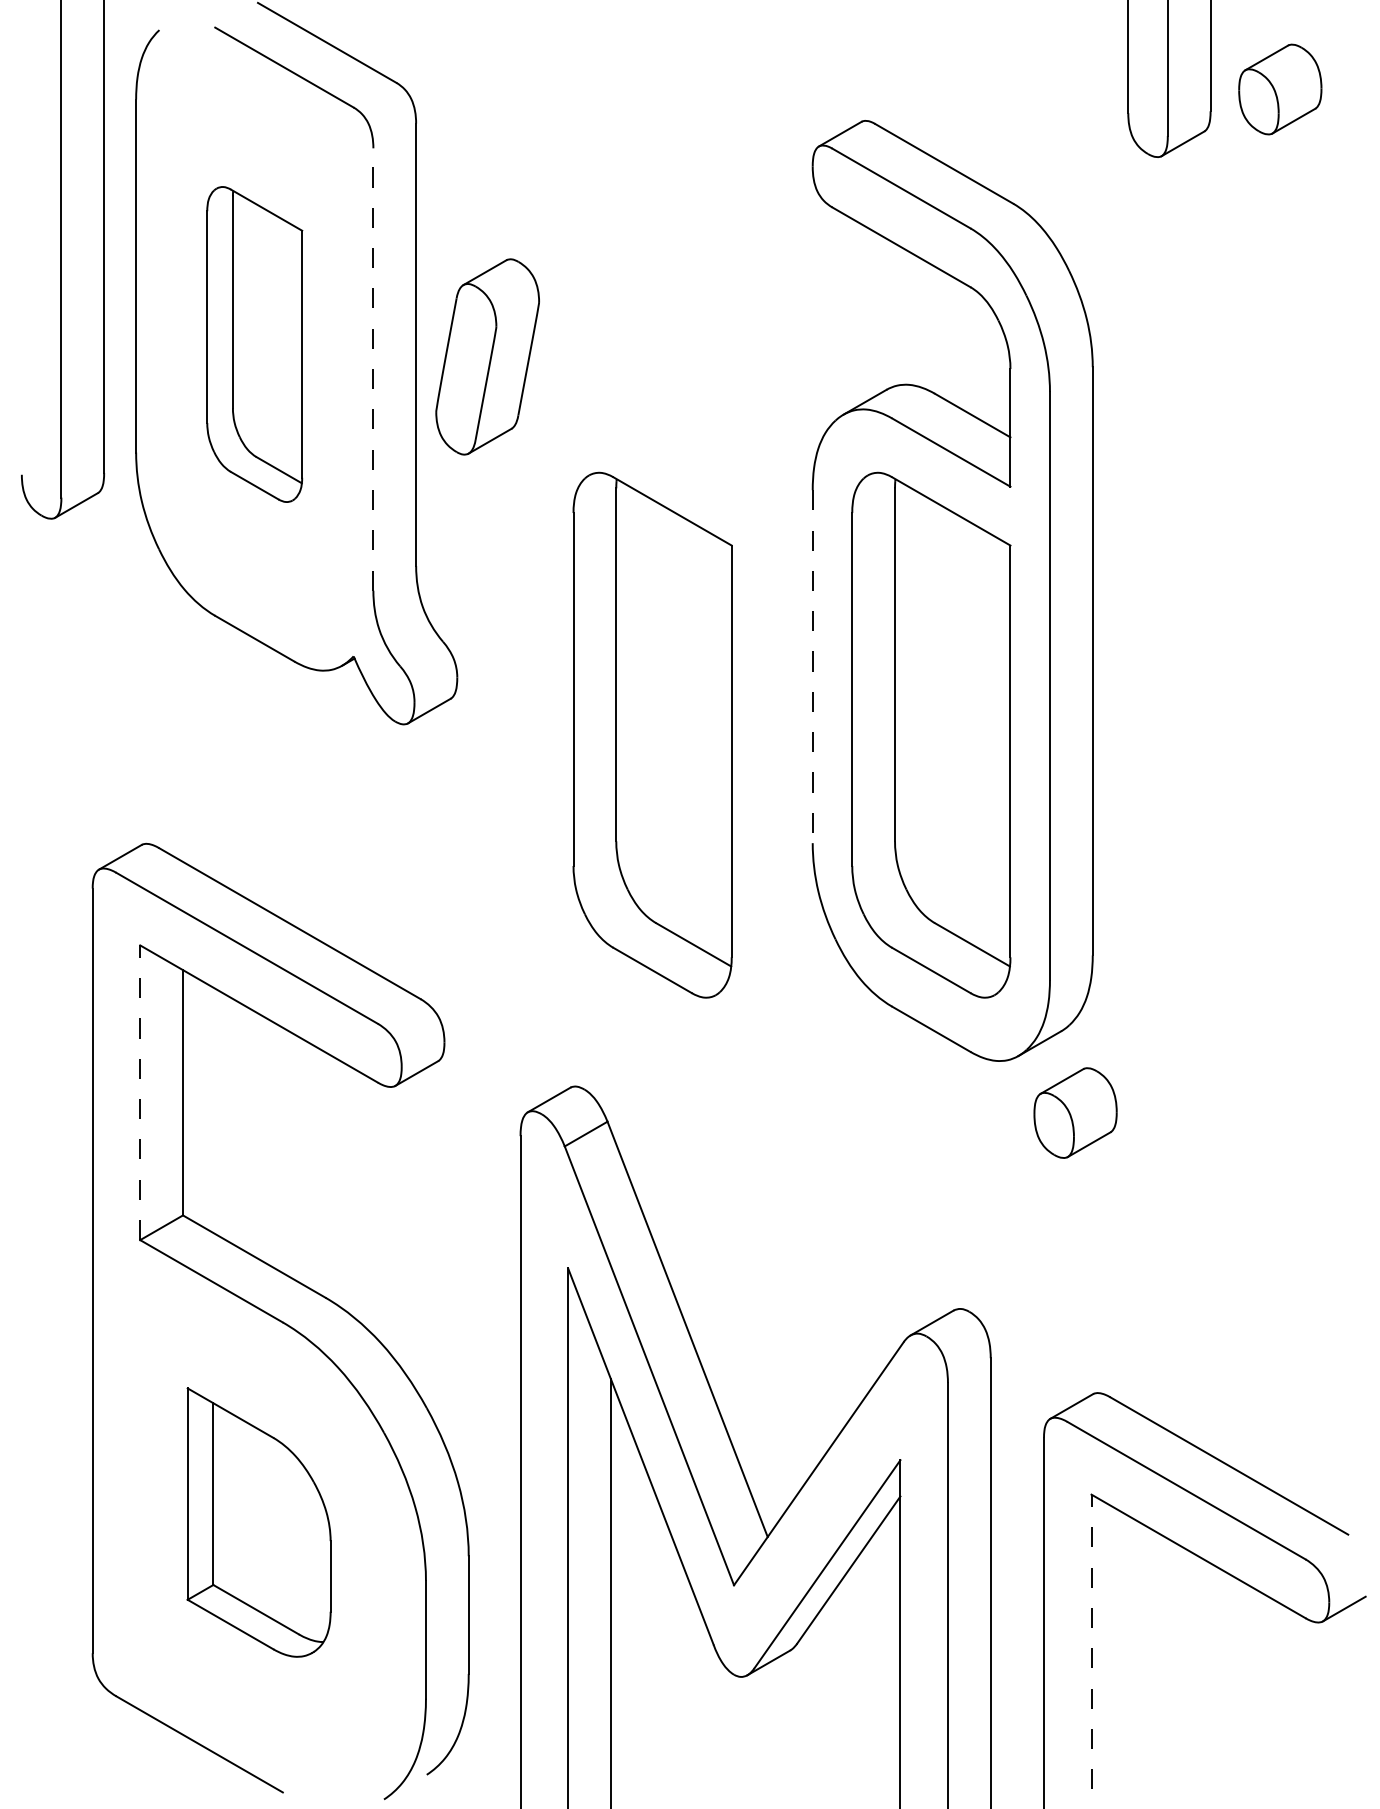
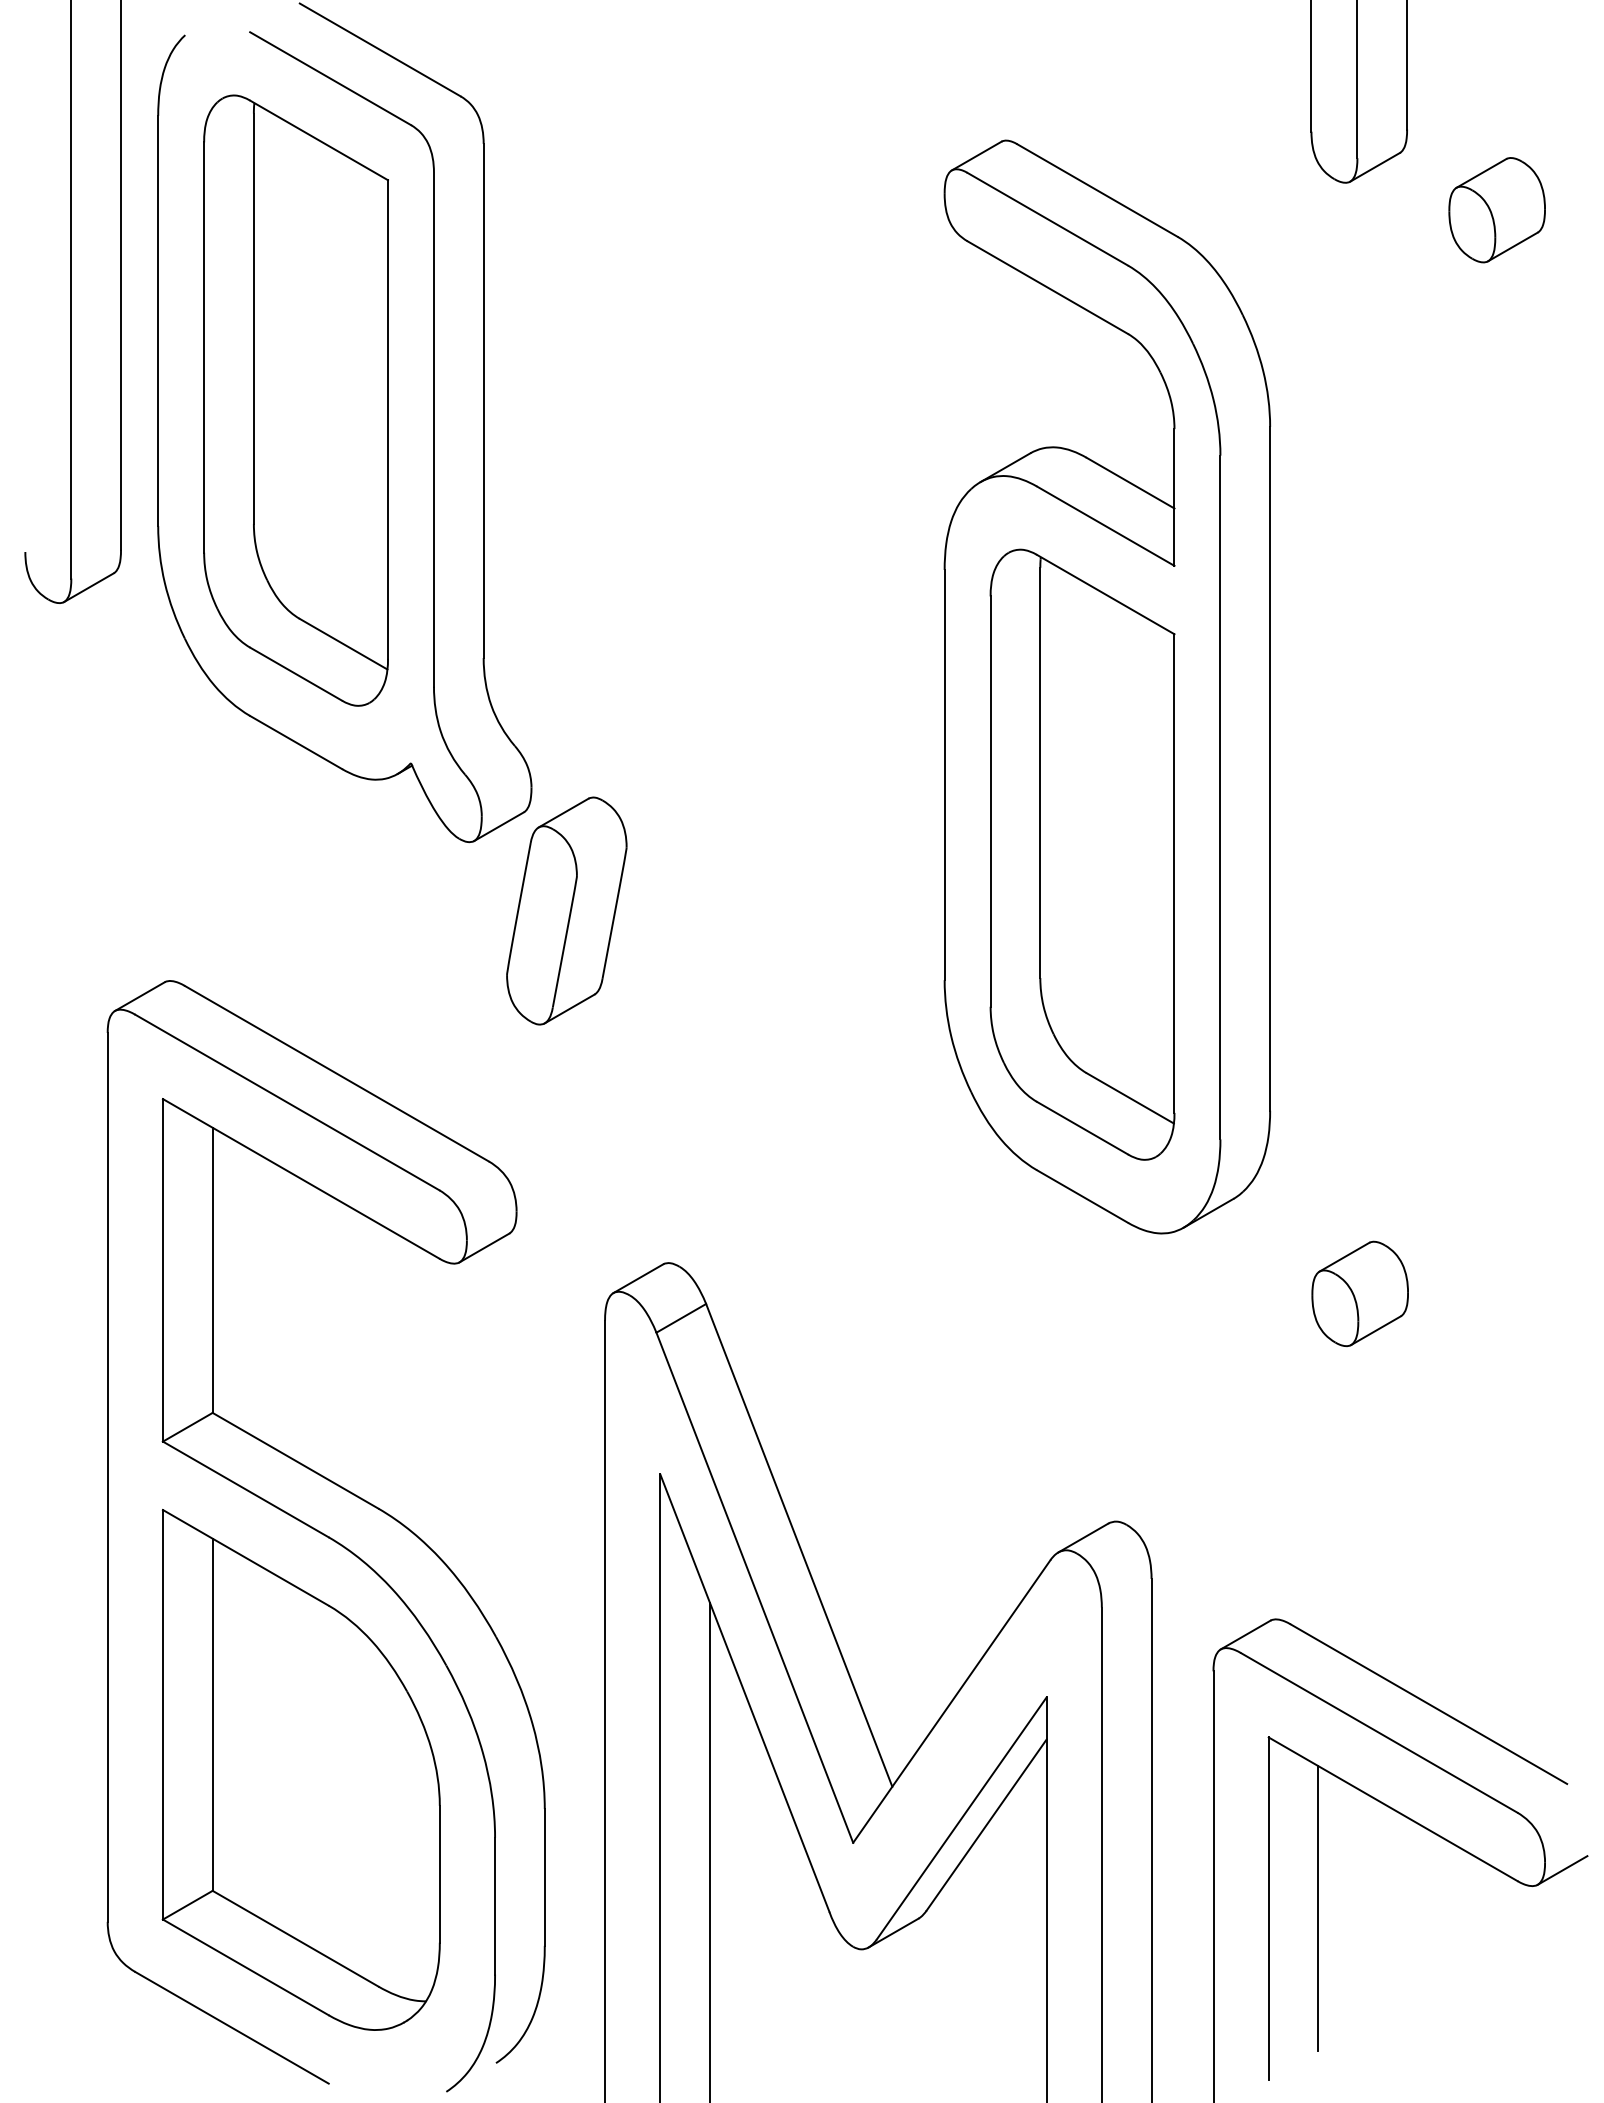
part: (1279, 89) -> (1496, 210), moved
part: (254, 344) -> (295, 400), size x1.67
part: (487, 356) -> (566, 910), moved
line: (372, 369) -> (433, 429), dashed -> solid
line: (812, 667) -> (944, 775), dashed -> solid
part: (652, 735) -> (758, 854), removed
line: (139, 1092) -> (162, 1269), dashed -> solid
part: (1074, 1112) -> (1359, 1293), moved
part: (258, 1522) -> (300, 1769), size x1.67
line: (1091, 1641) -> (1268, 1908), dashed -> solid
line: (1134, 1641) -> (1318, 1908), added

